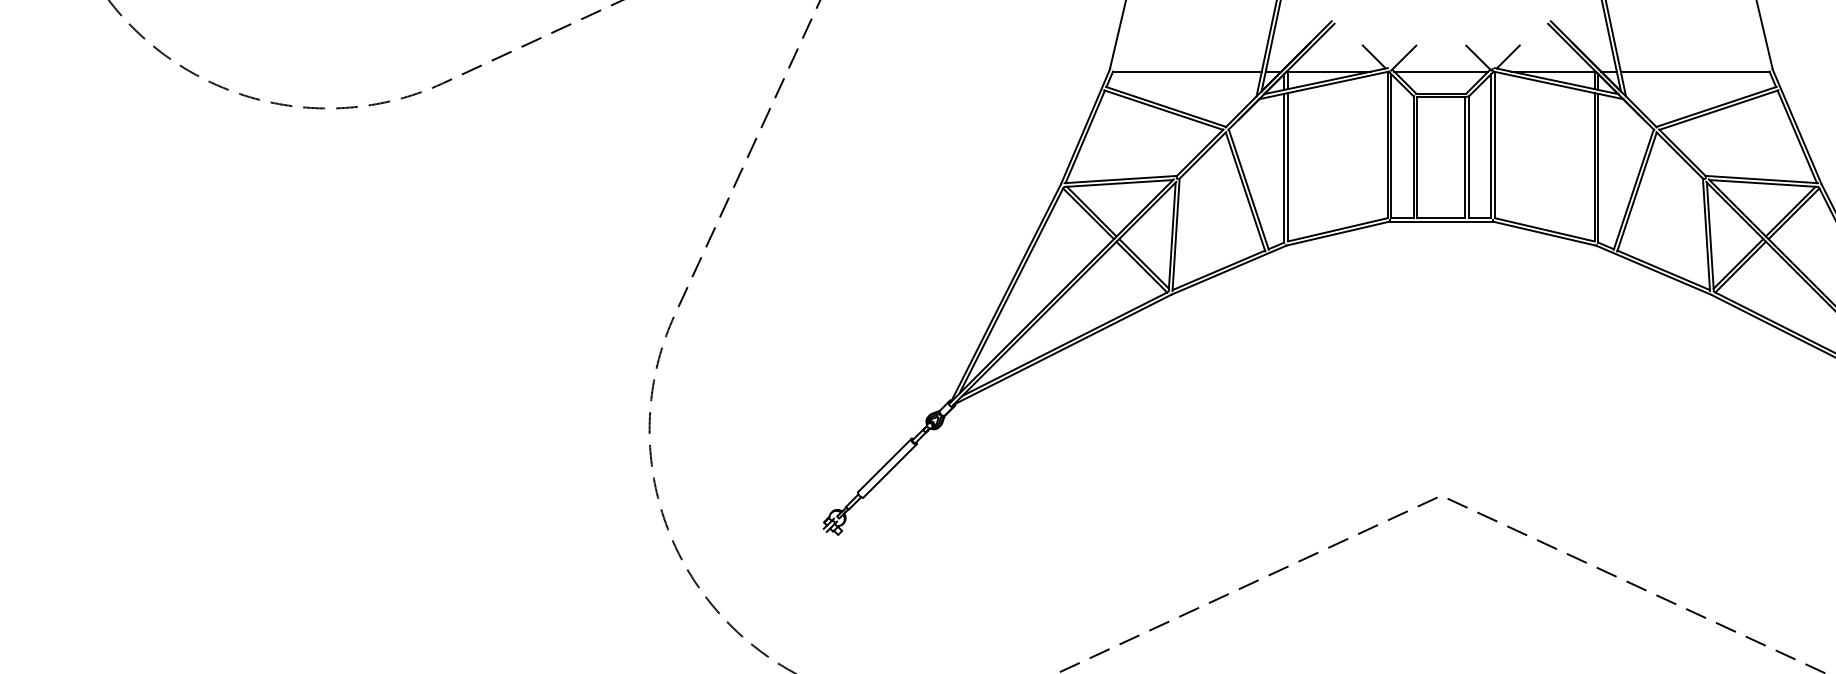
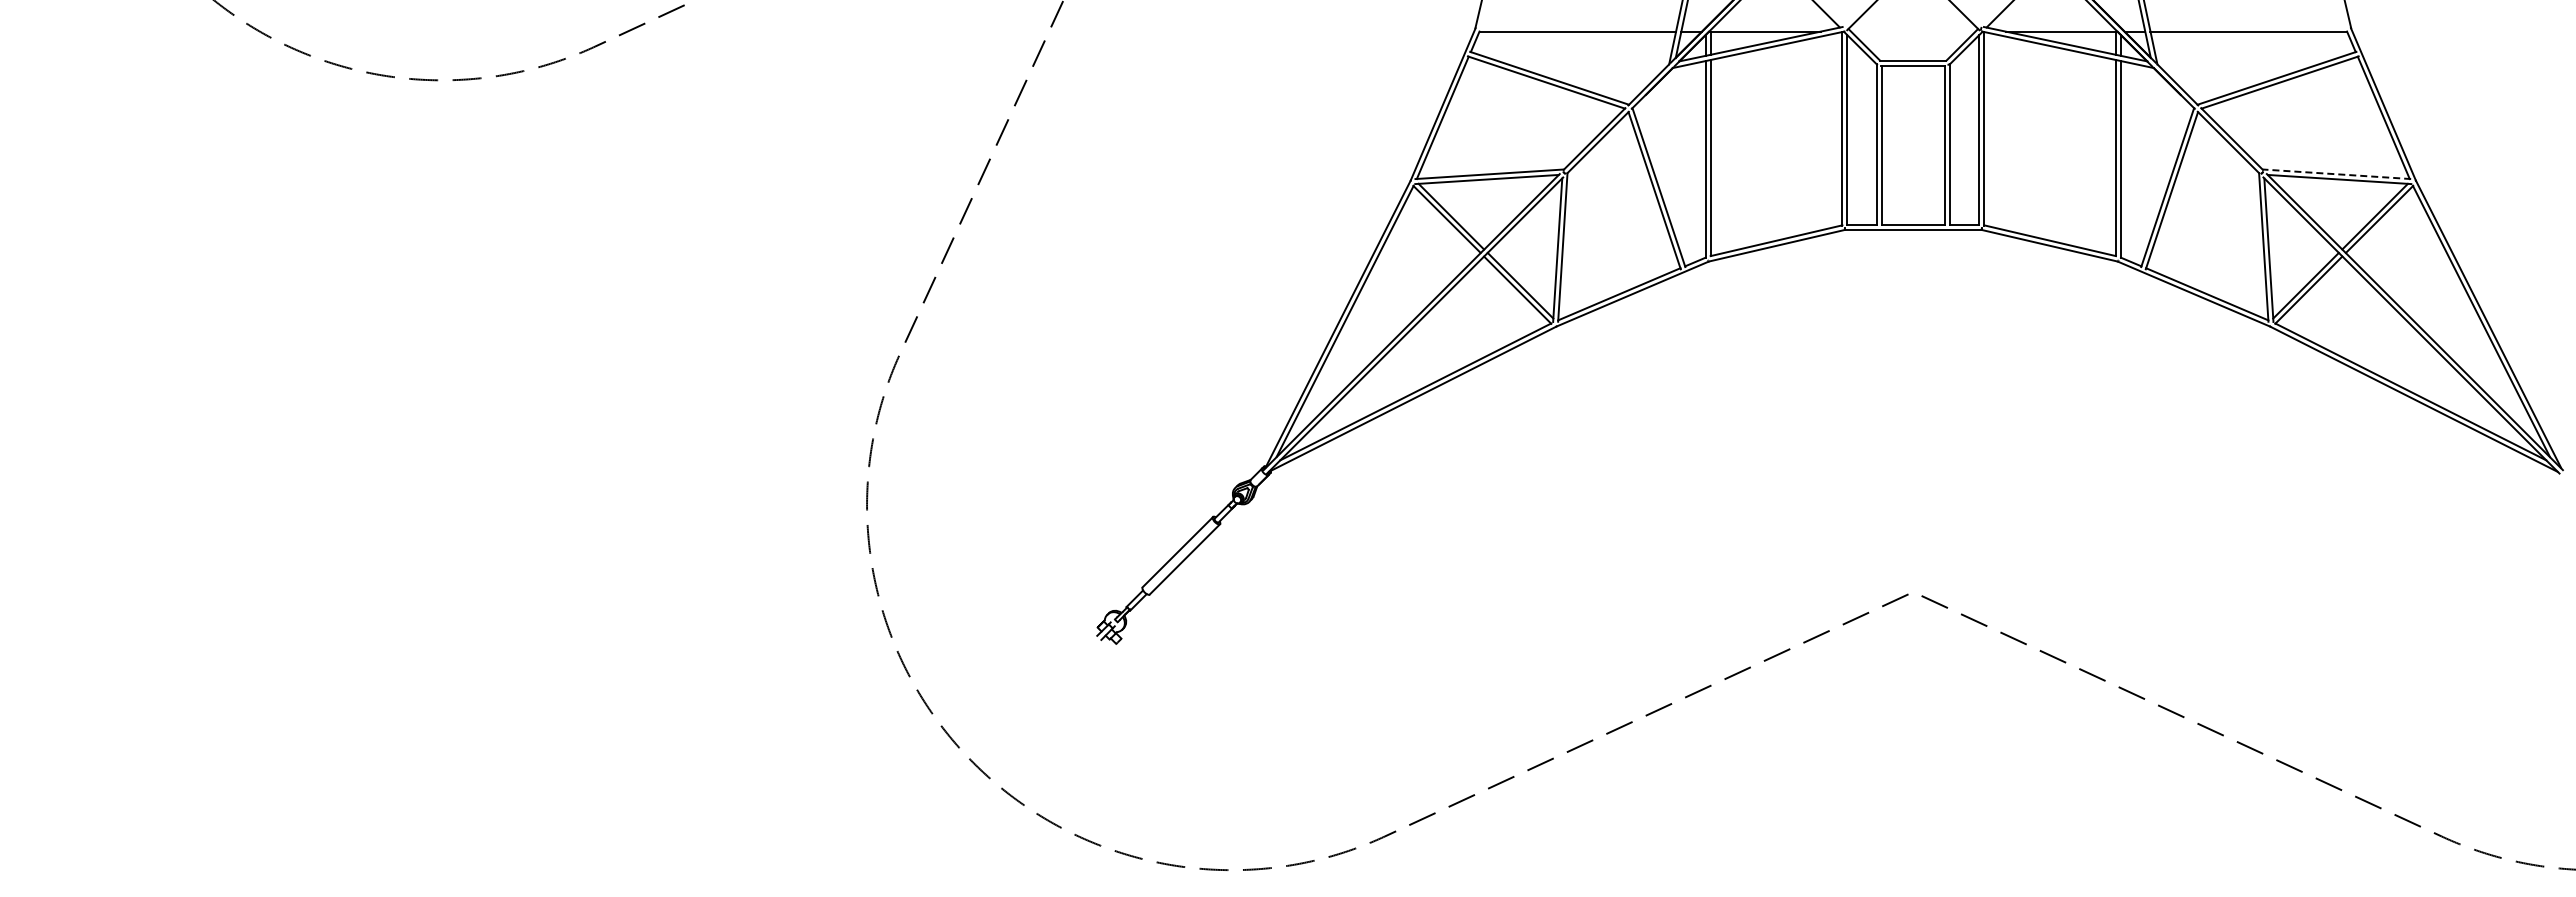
line: (1441, 71) -> (1913, 31), removed
line: (1761, 179) -> (2336, 174), solid -> dashed

